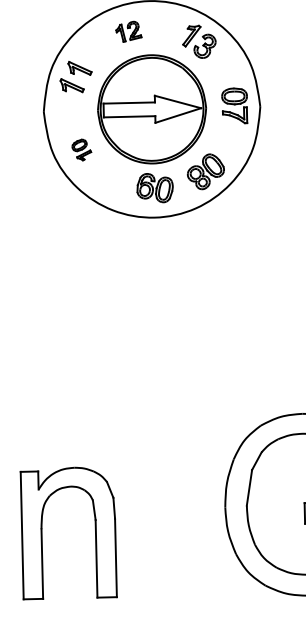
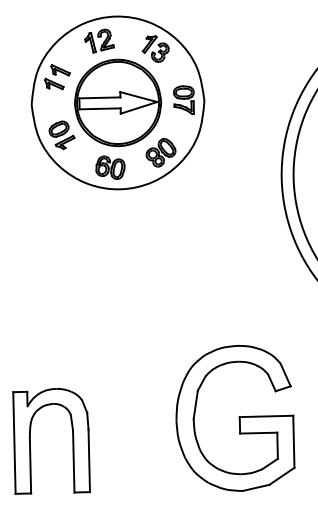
part: (128, 31) -> (99, 40), size x1.43
part: (81, 150) -> (61, 135), size x1.67
part: (155, 187) -> (110, 167), moved

